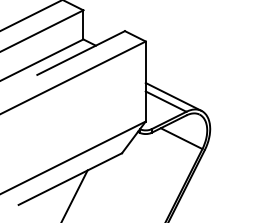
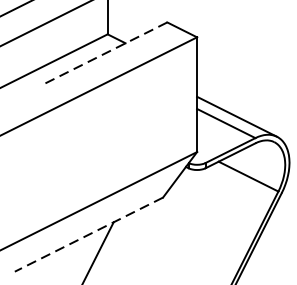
line: (81, 53) -> (104, 54), solid -> dashed
line: (70, 179) -> (89, 235), solid -> dashed

